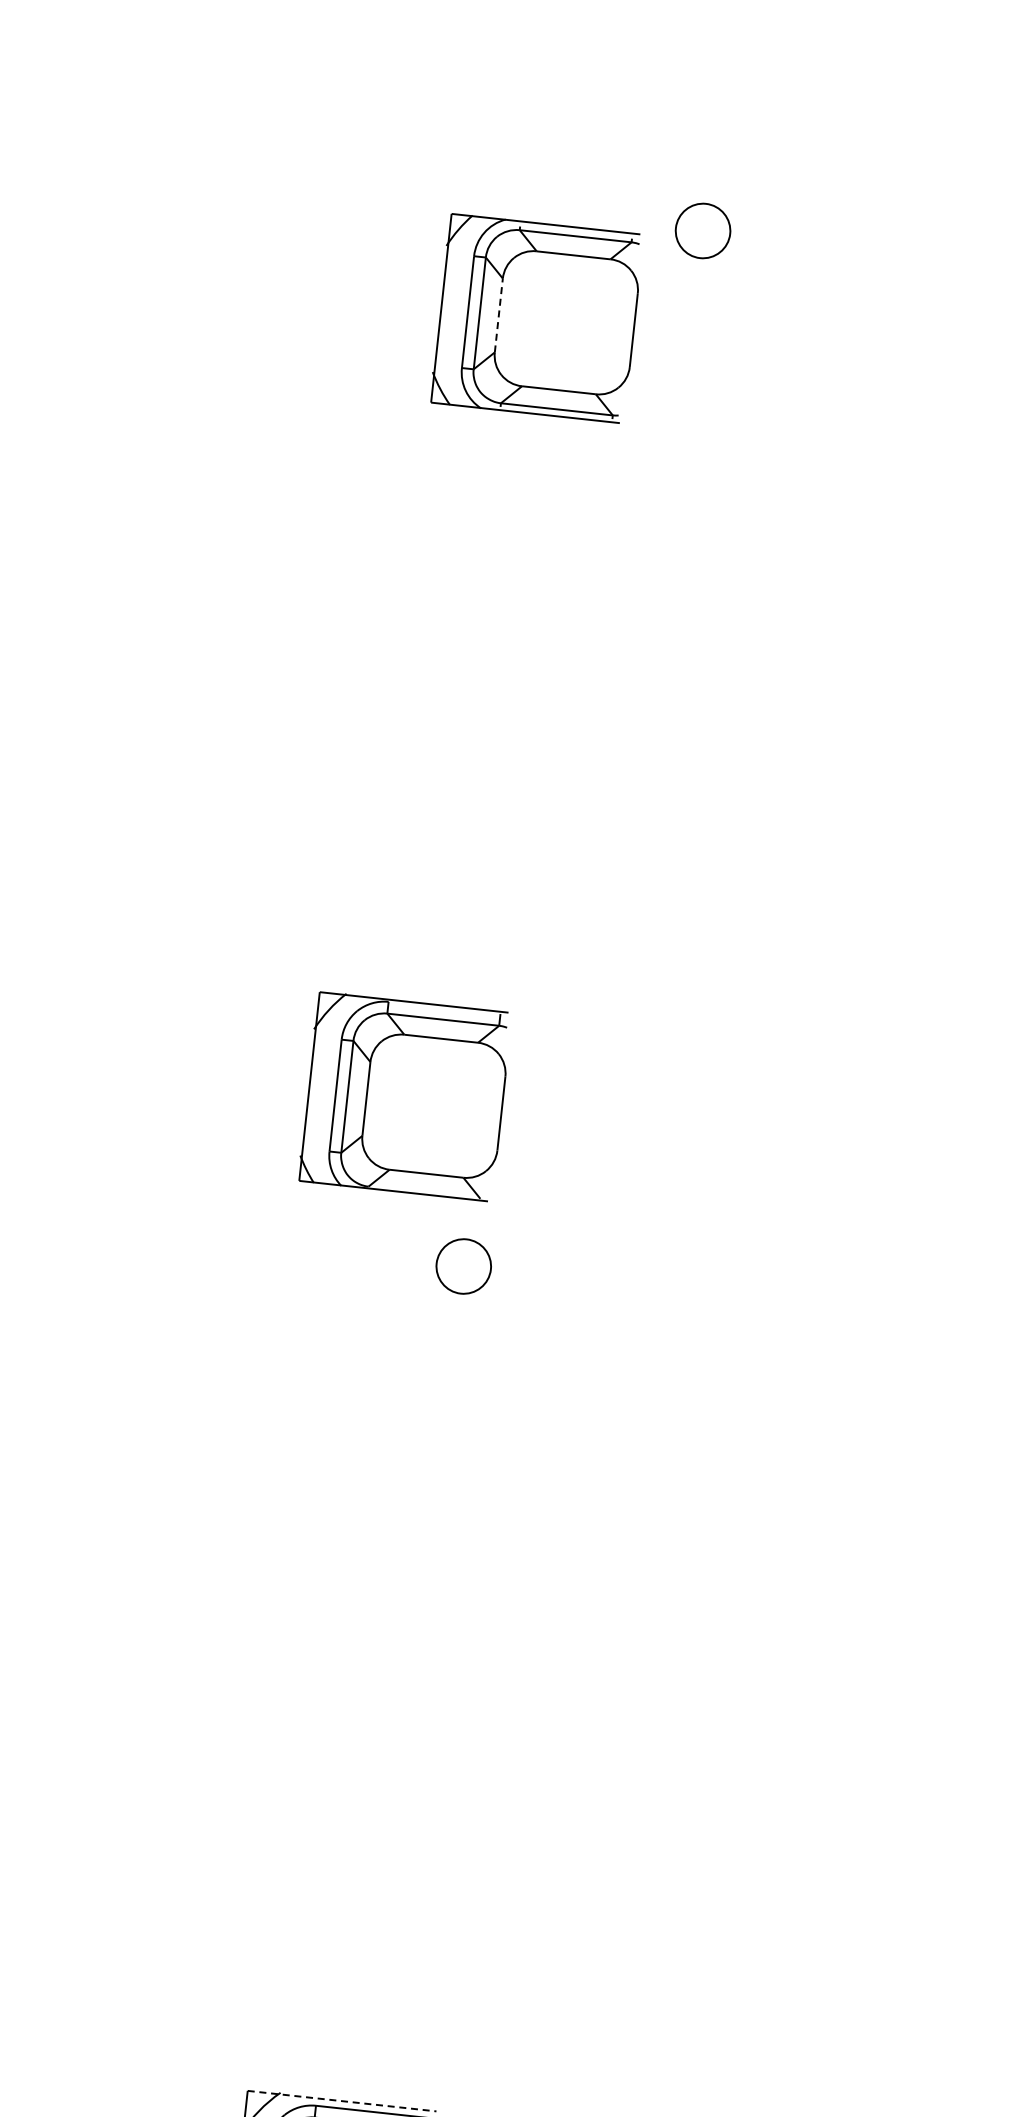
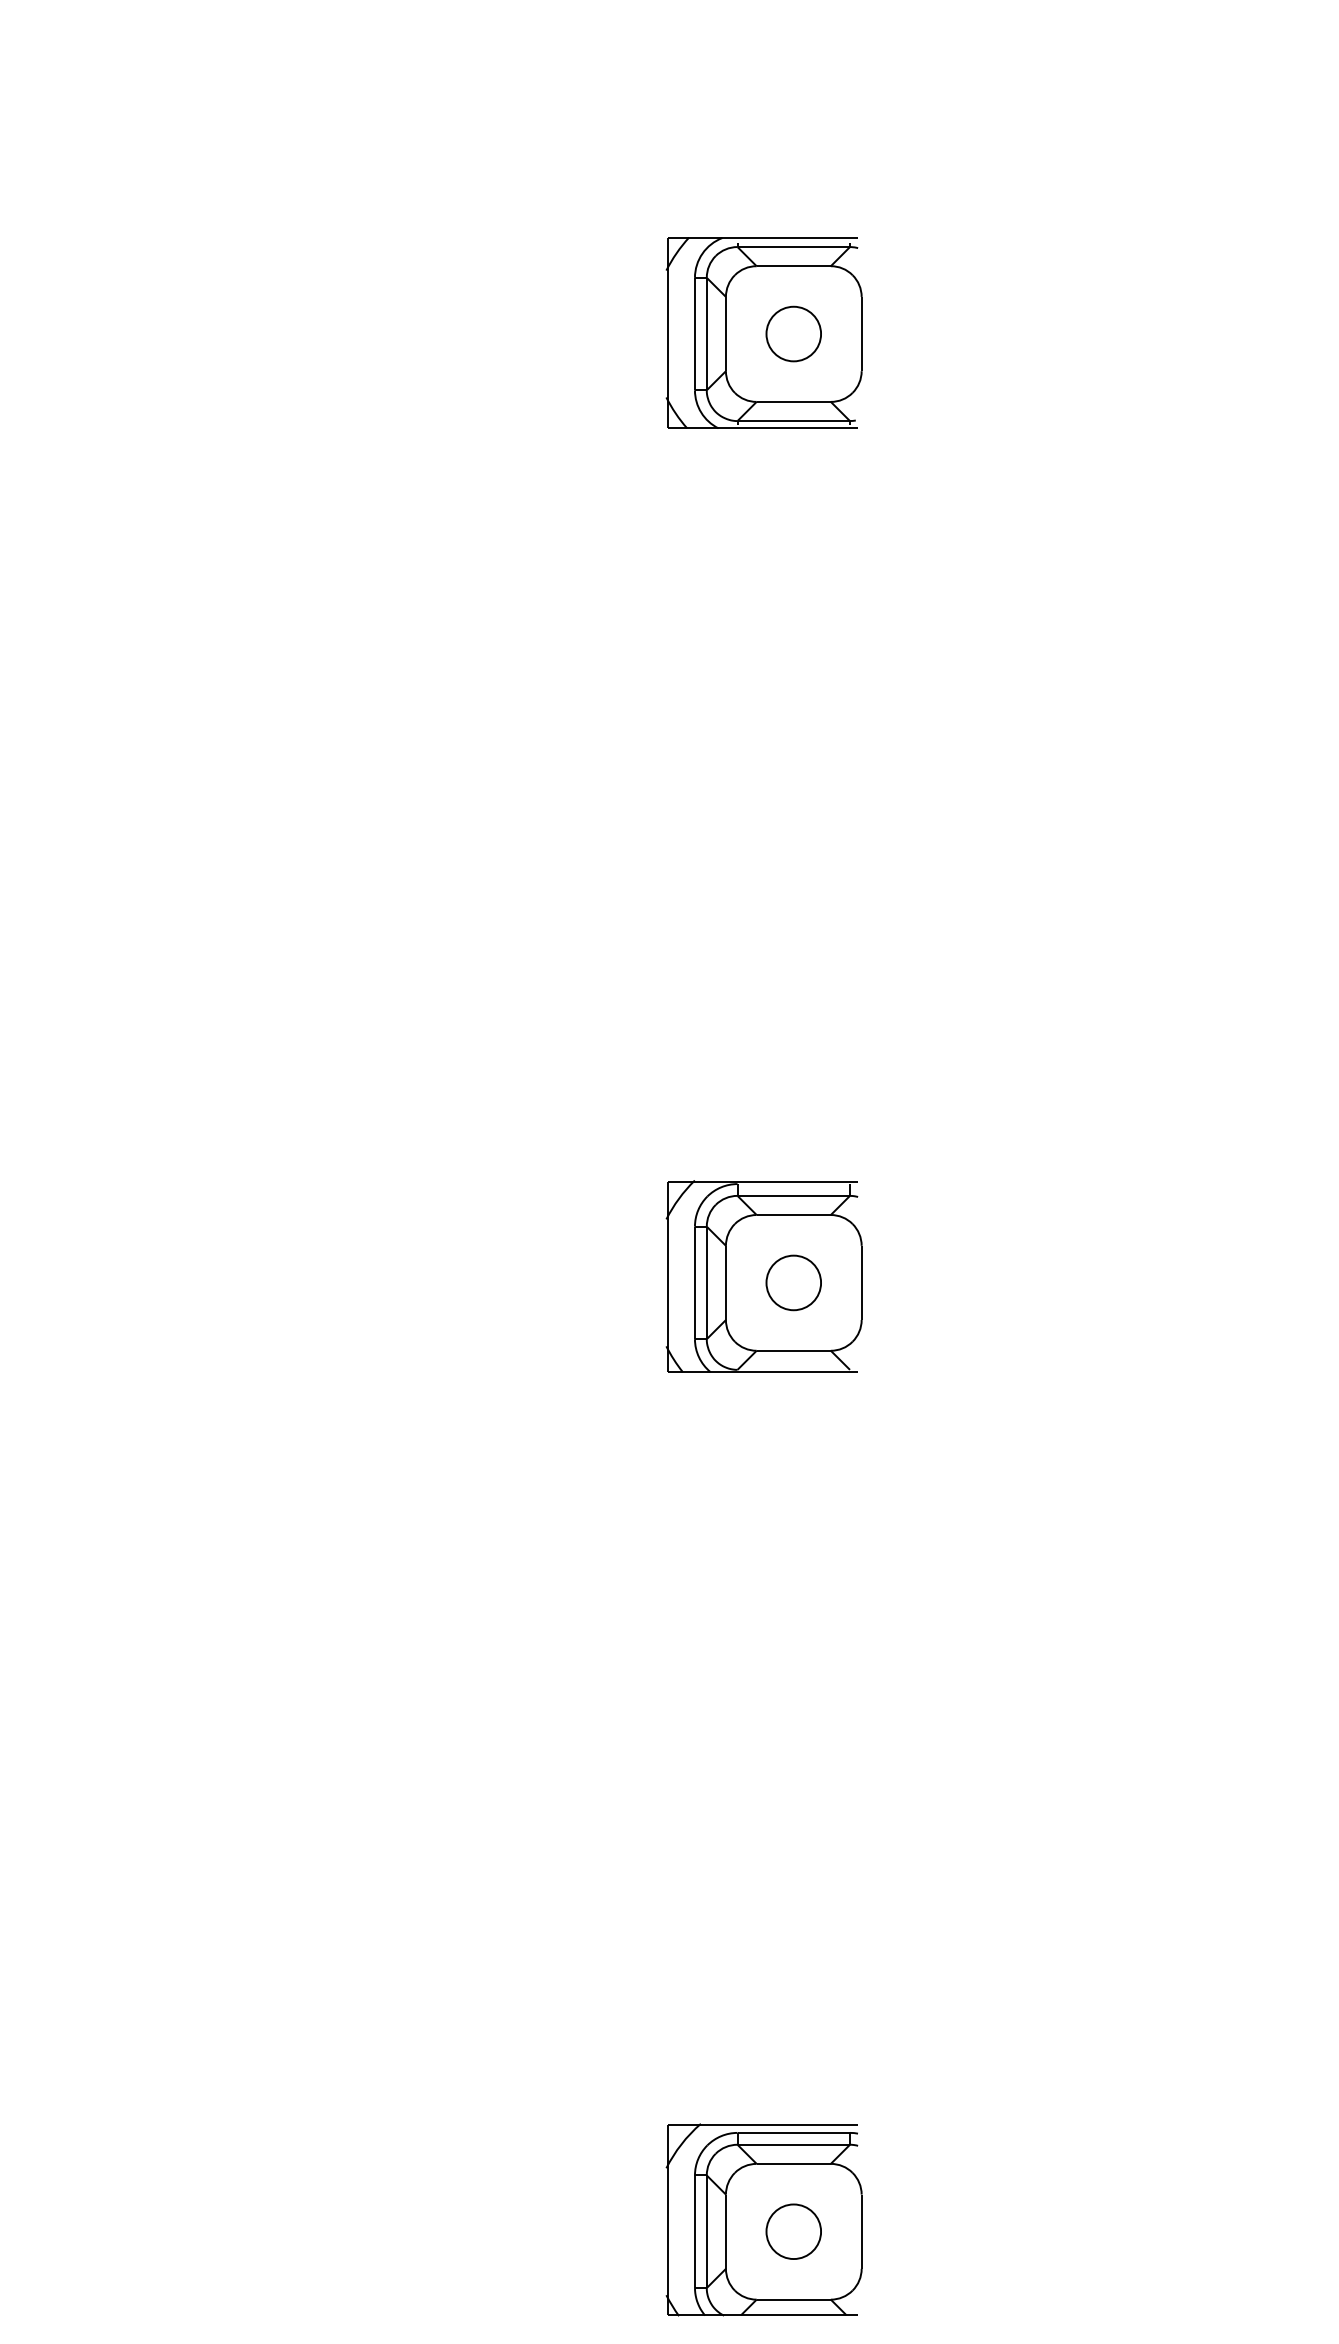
part: (702, 230) -> (793, 333), moved
line: (498, 314) -> (725, 333), dashed -> solid
part: (404, 1096) -> (763, 1276), moved
line: (341, 2101) -> (762, 2125), dashed -> solid

